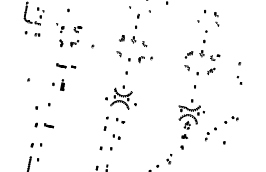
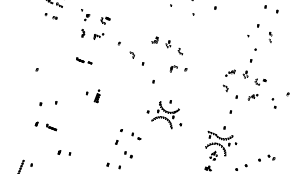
part: (216, 19) -> (269, 37), size x0.6
part: (137, 20) -> (177, 22), removed
part: (32, 33) -> (51, 15), size x0.7
part: (123, 56) -> (136, 58), moved
part: (66, 65) -> (84, 60), size x0.7
part: (239, 80) -> (274, 103), moved
part: (58, 85) -> (92, 95), moved
part: (120, 97) -> (164, 113), moved
part: (36, 145) -> (64, 153), moved

